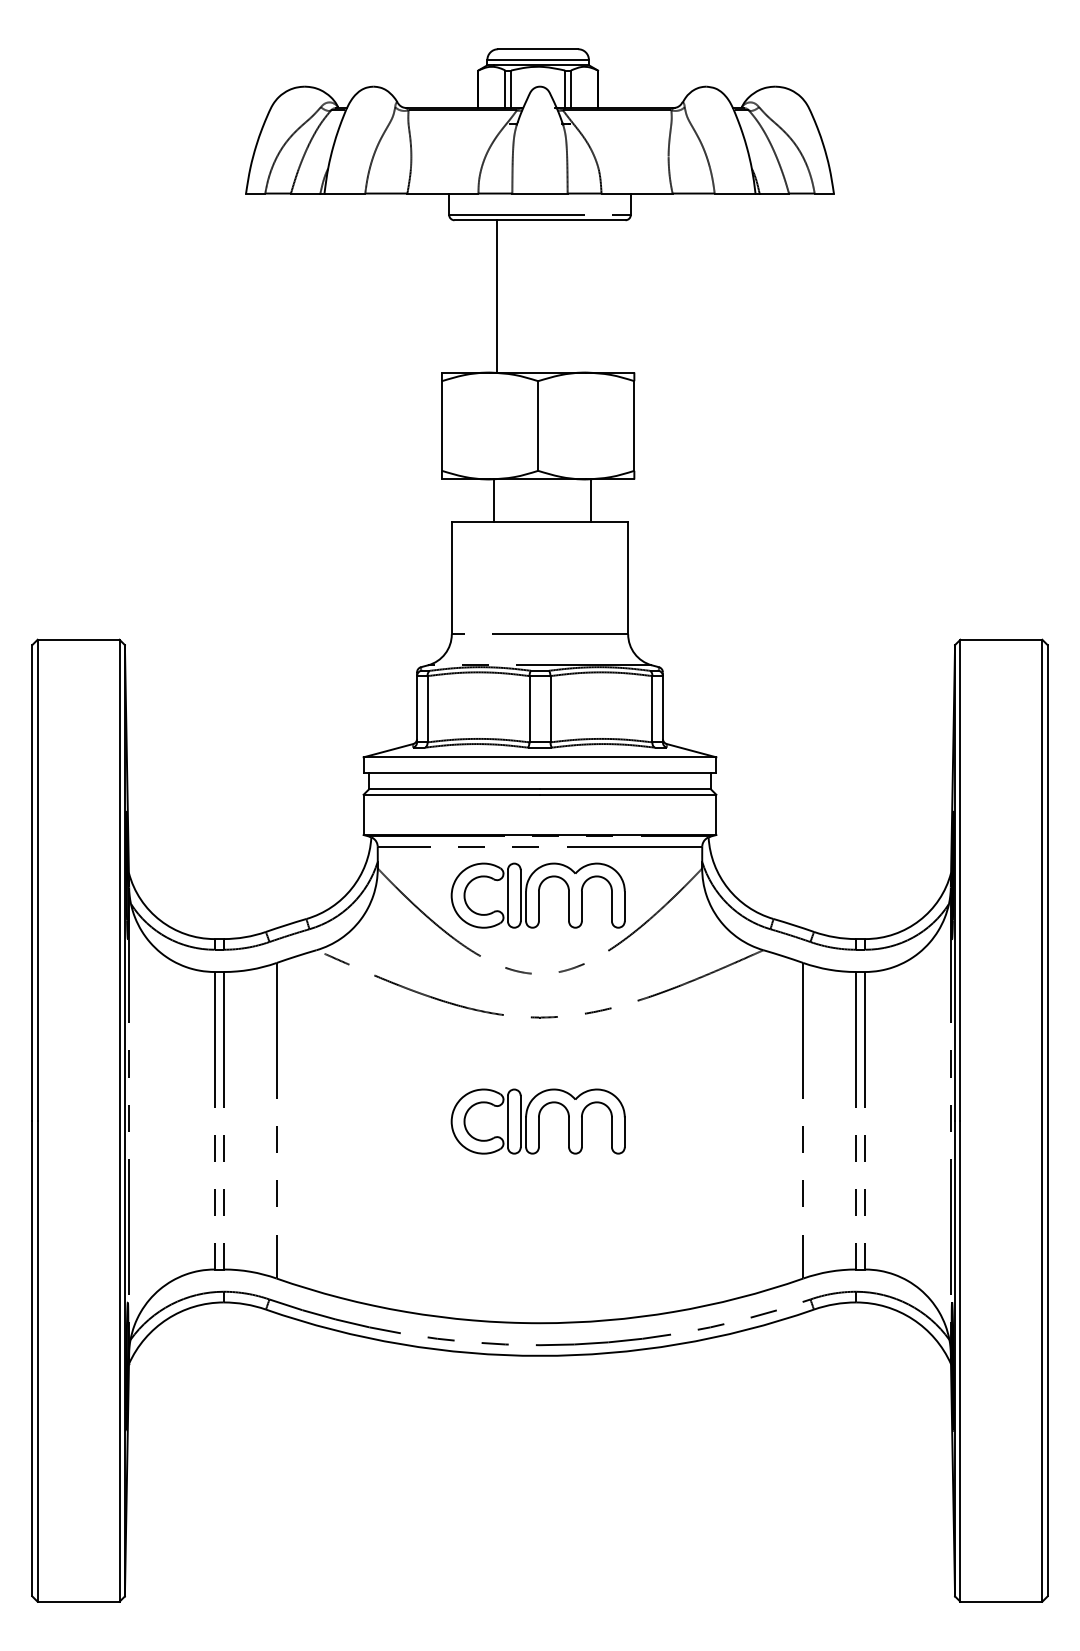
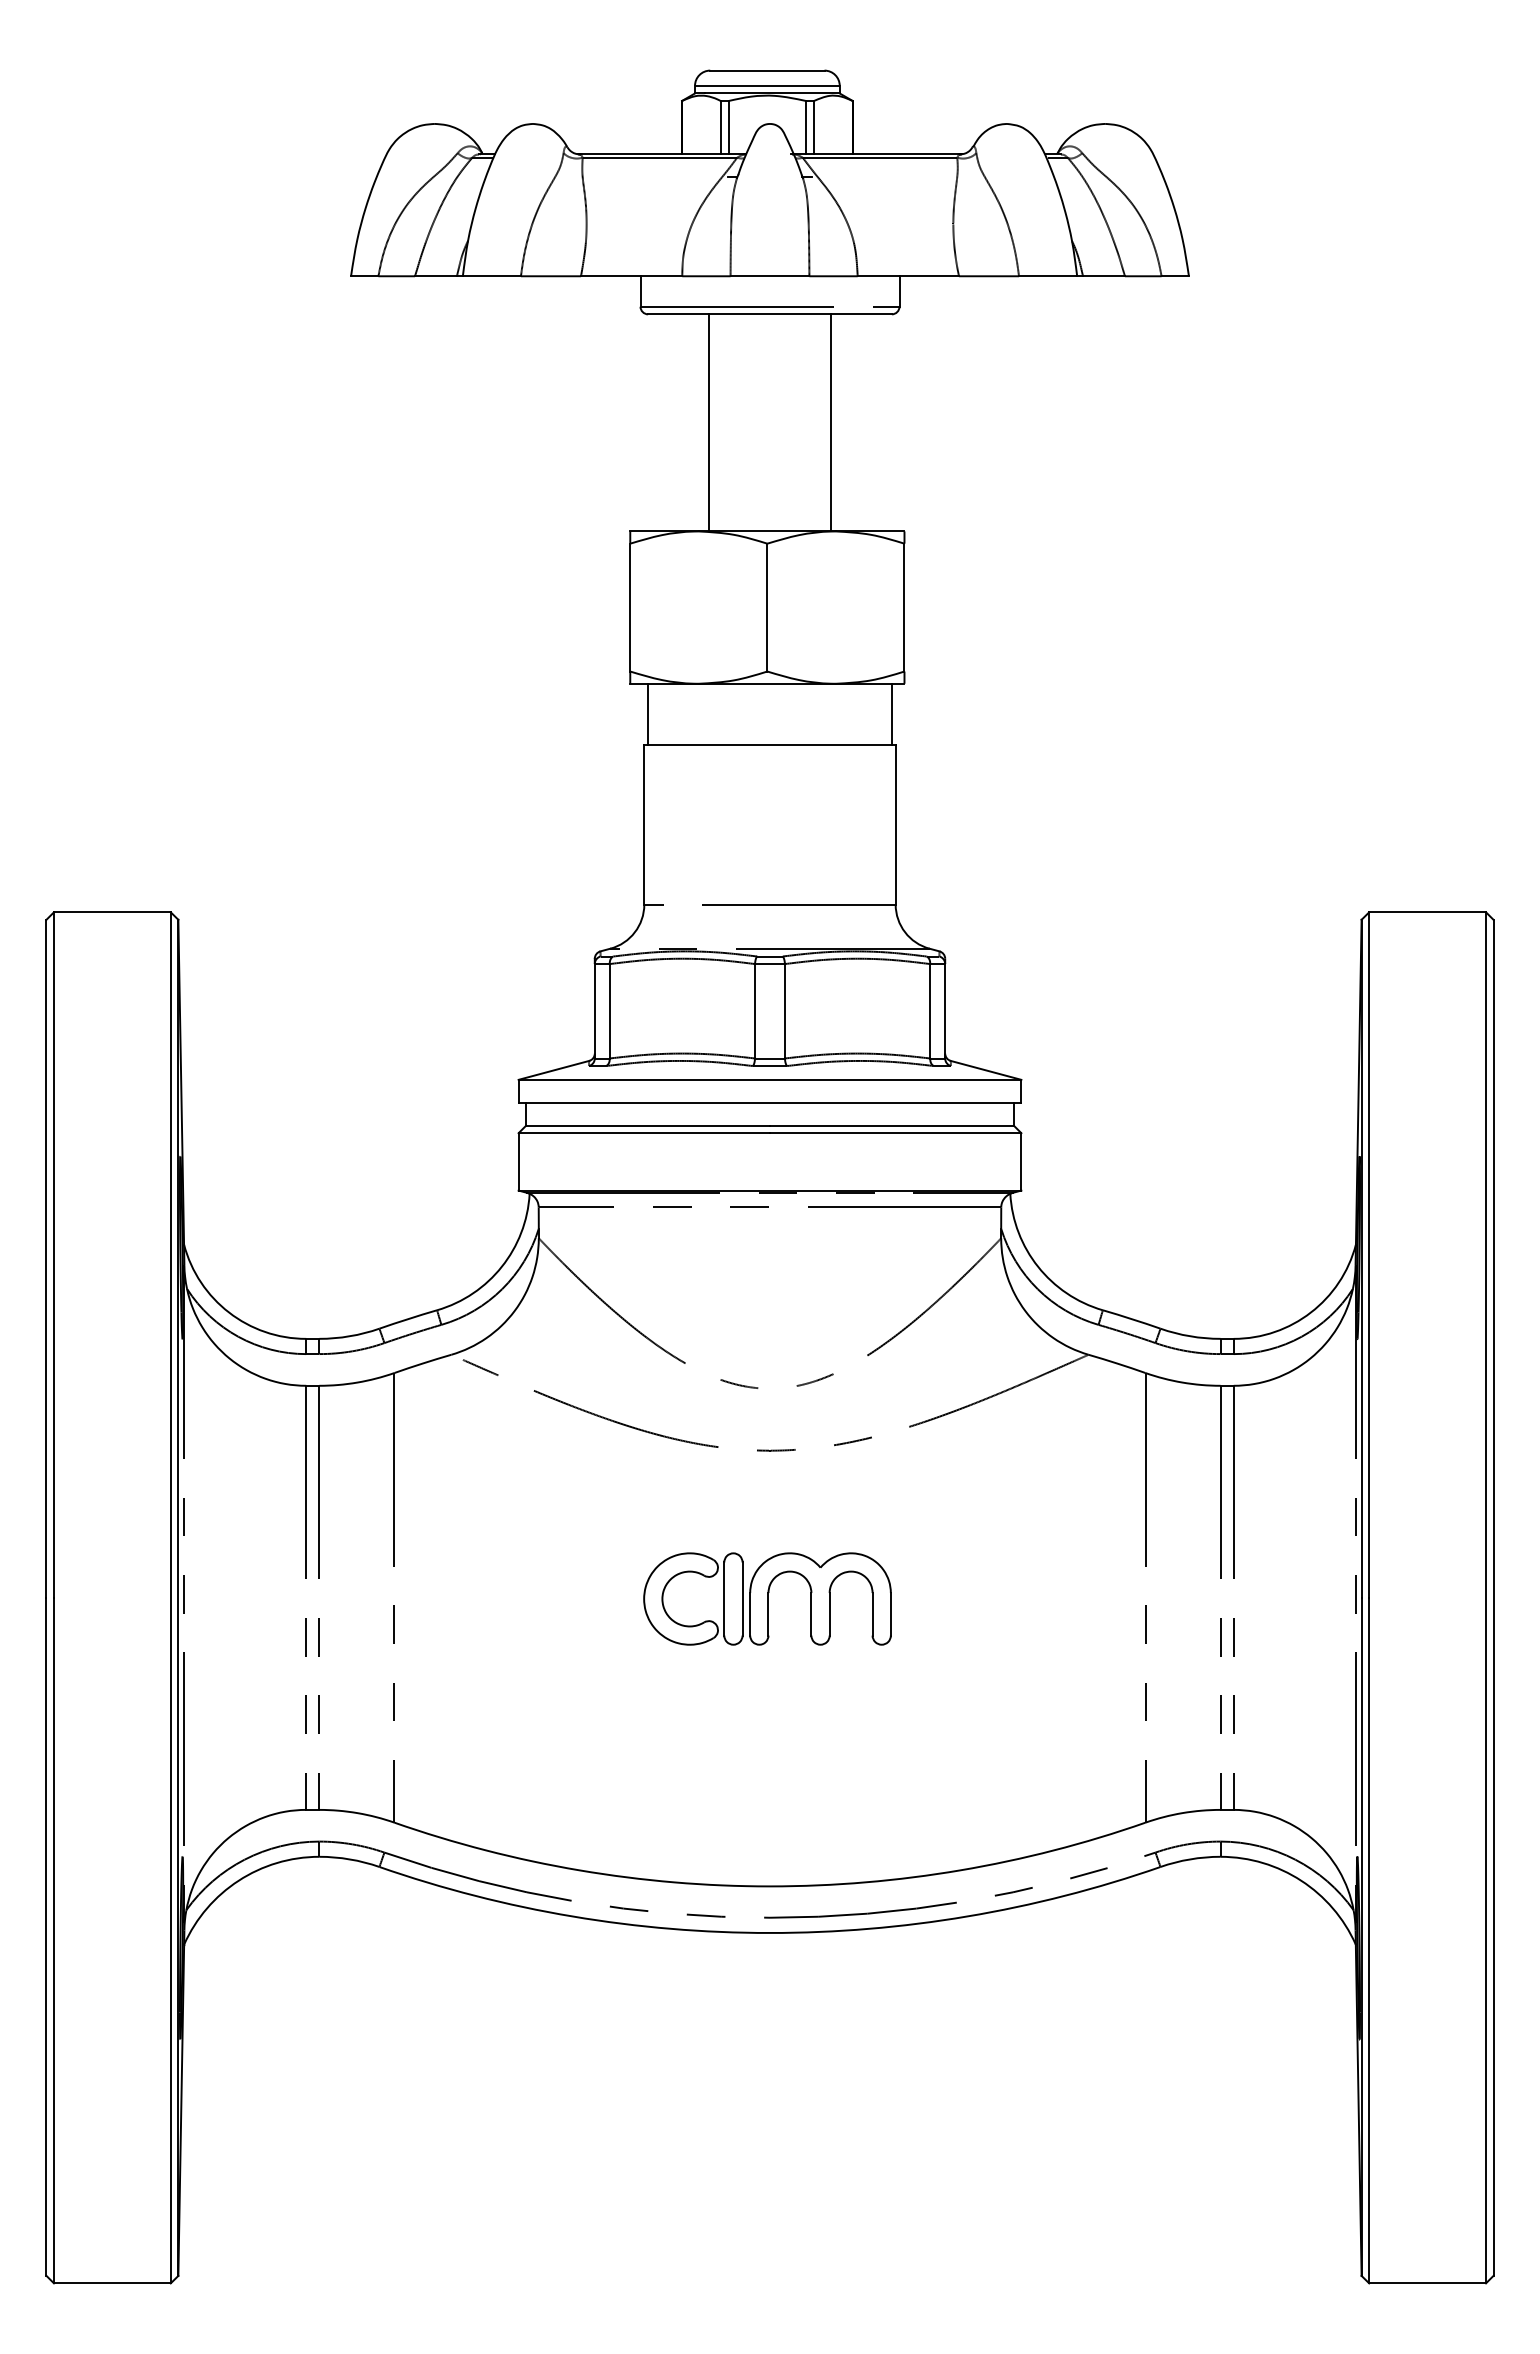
line: (582, 296) -> (830, 422), added
line: (494, 500) -> (648, 713), moved
line: (590, 500) -> (891, 713), moved
part: (538, 895) -> (767, 1276), removed

